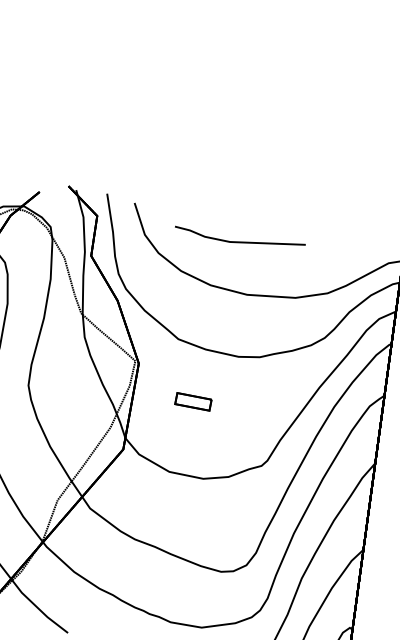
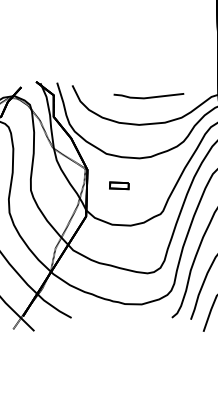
part: (238, 239) -> (148, 96), moved

